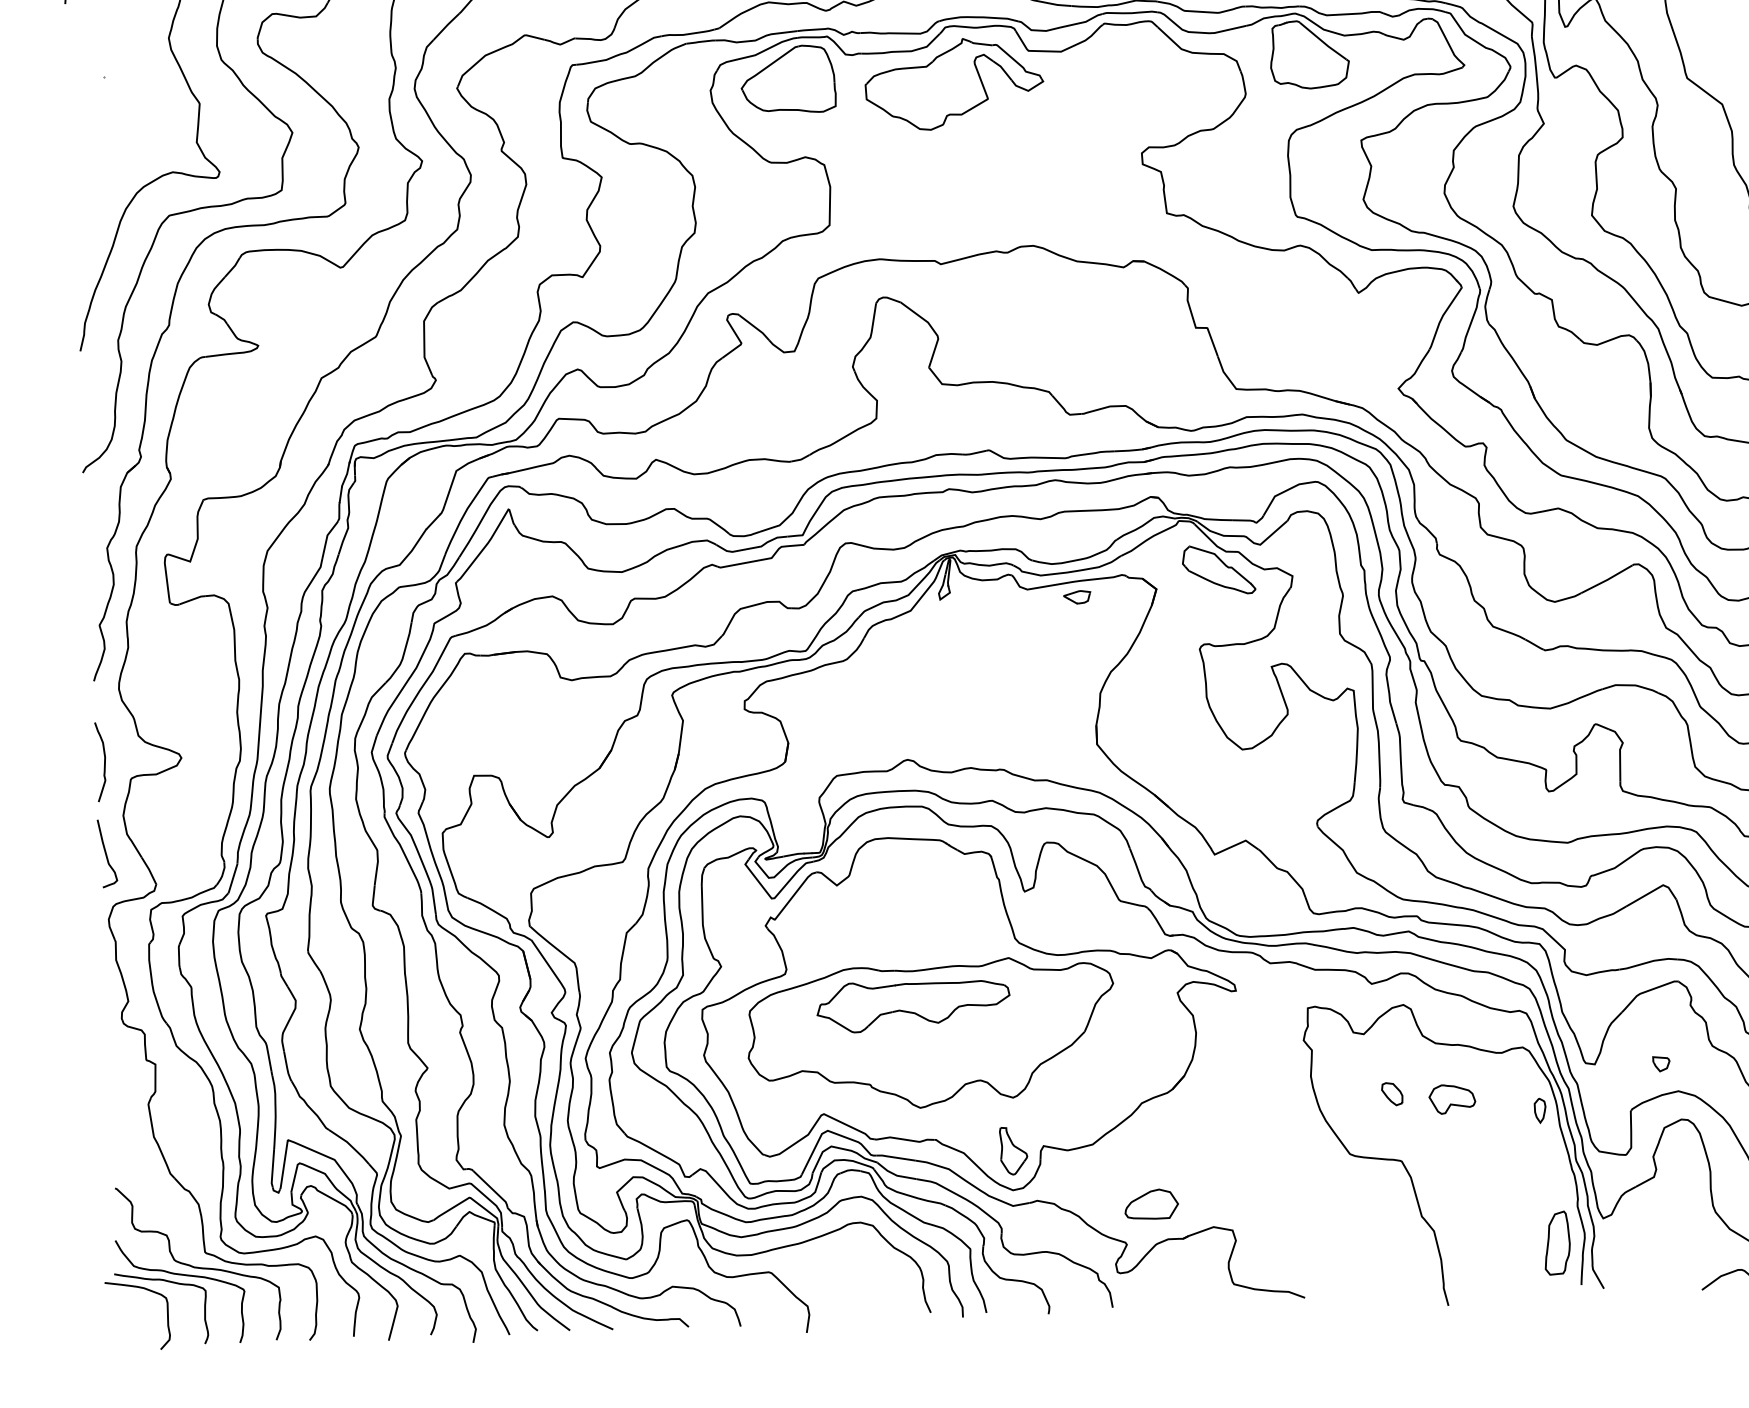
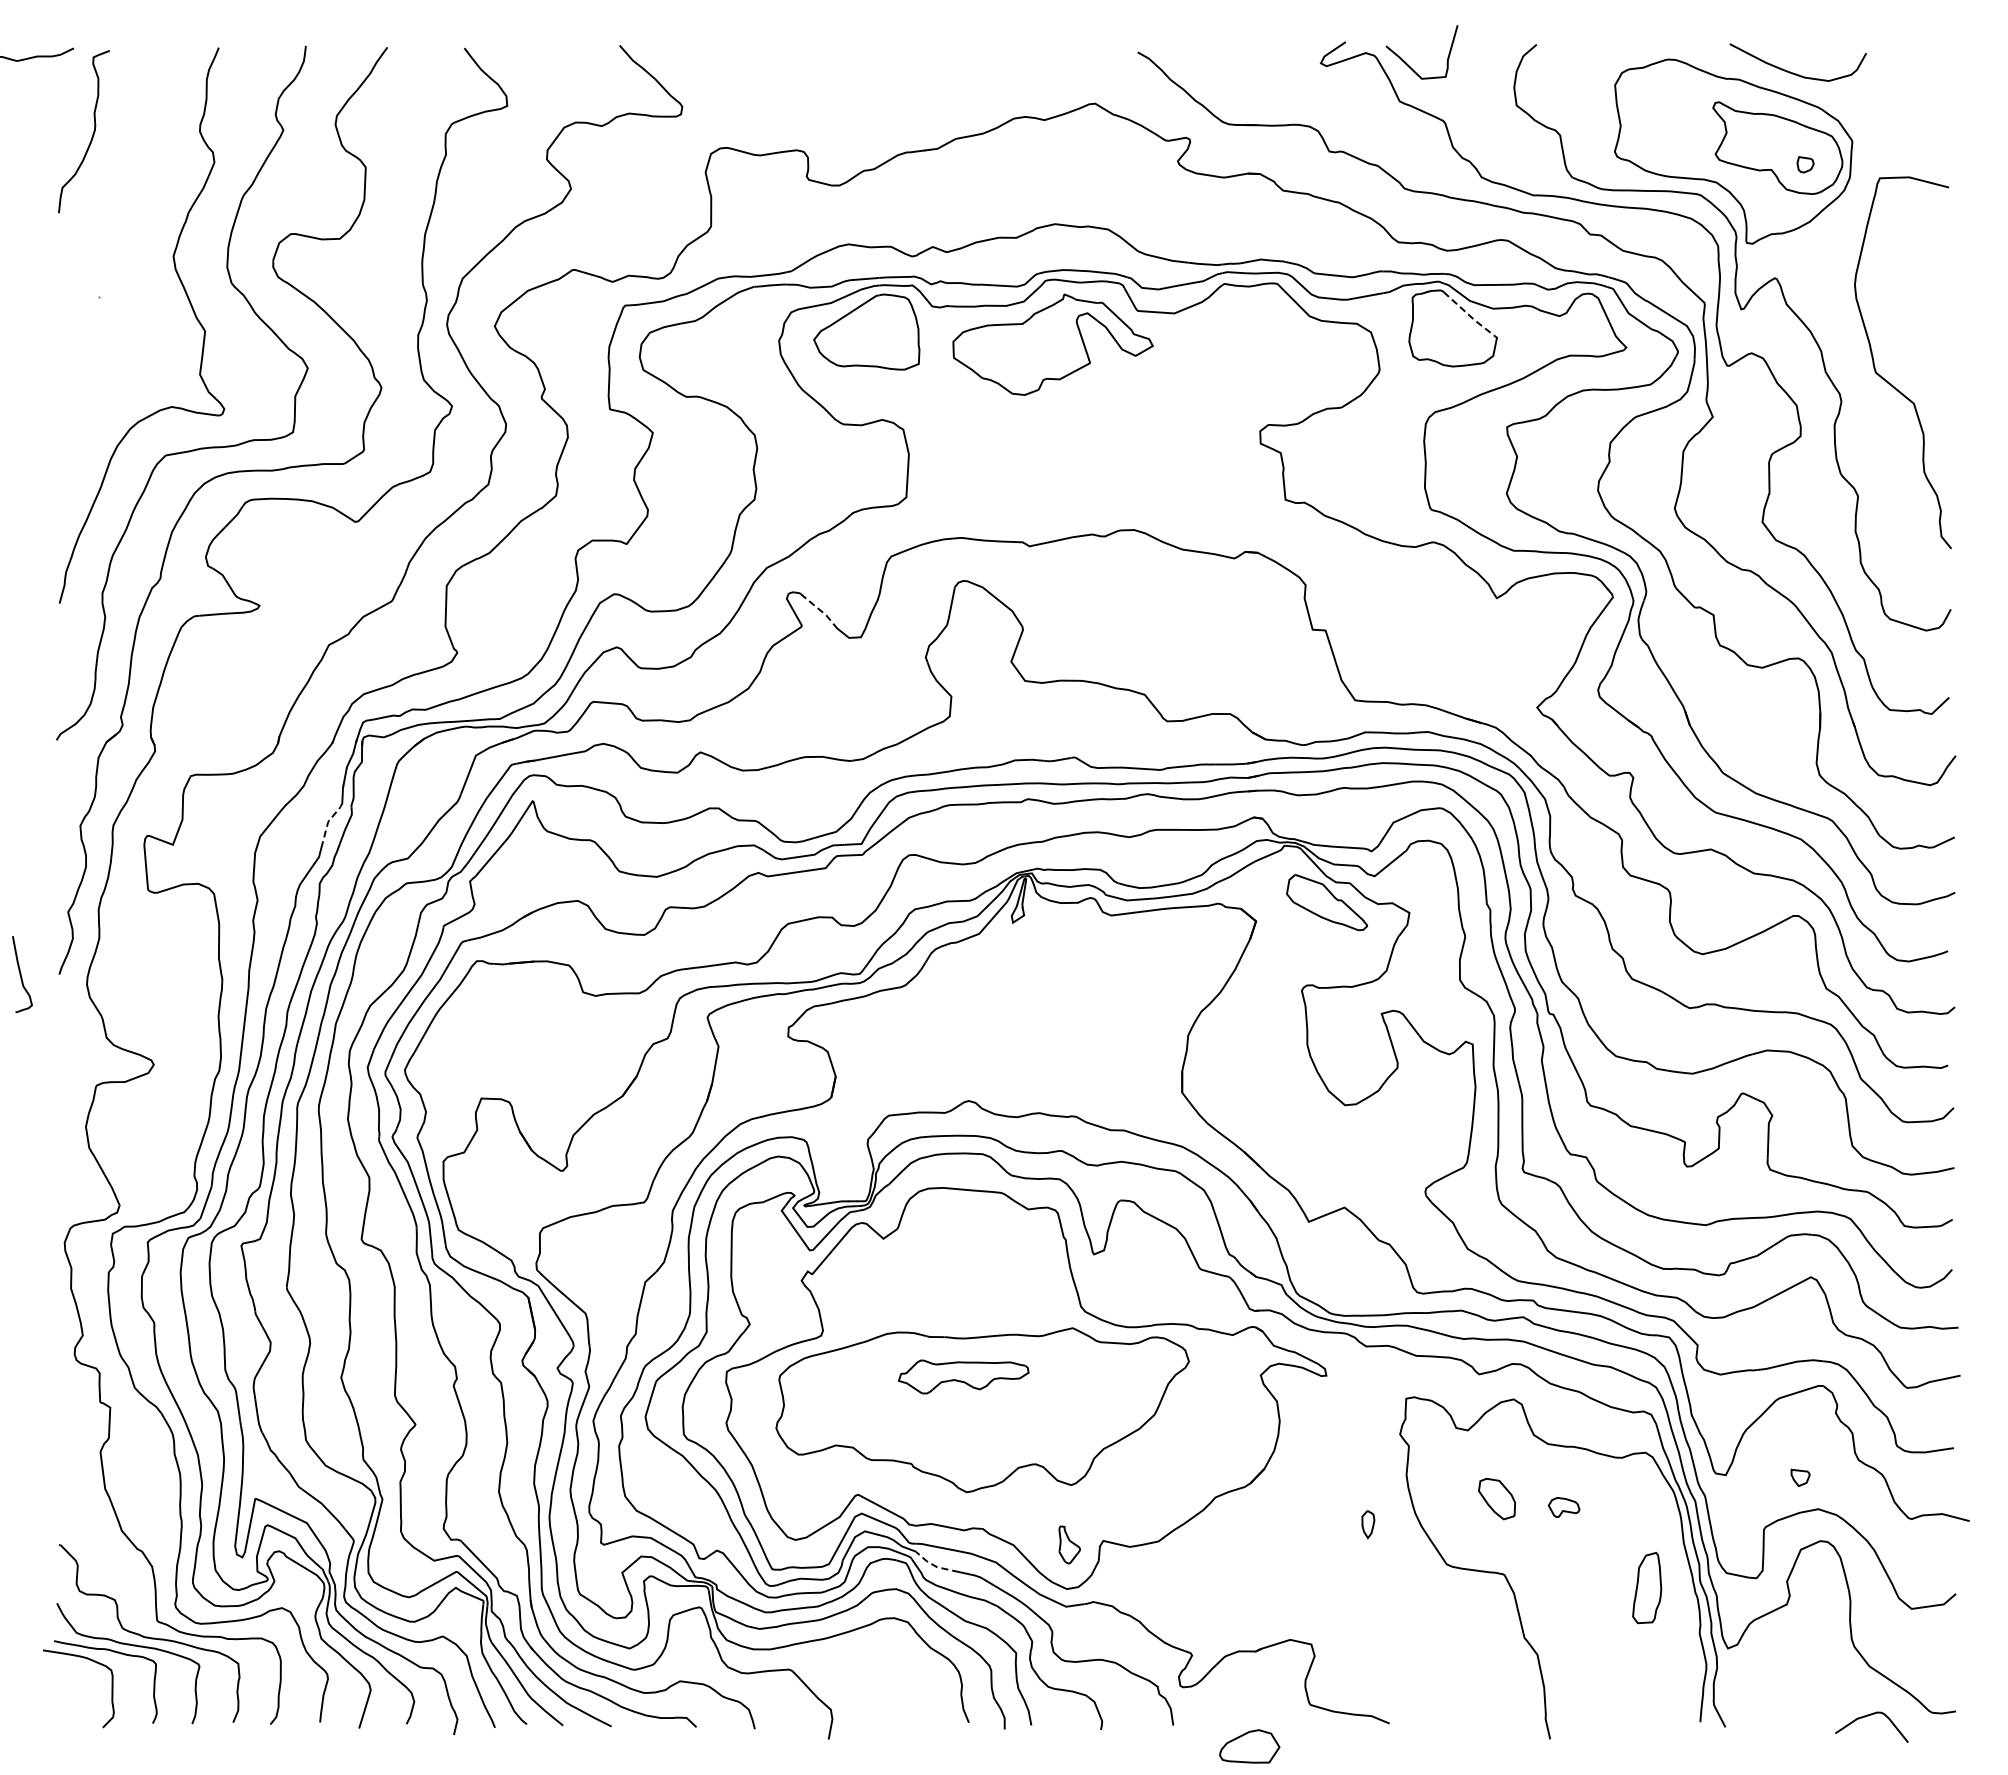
line: (1322, 41) -> (1468, 314), solid -> dashed
line: (755, 328) -> (818, 609), solid -> dashed
line: (326, 536) -> (327, 823), solid -> dashed
part: (1076, 597) -> (1166, 926), removed
curve: (103, 762) -> (66, 1066), removed
curve: (106, 853) -> (21, 974), moved
part: (913, 1005) -> (963, 1376), size x0.6
part: (1391, 1093) -> (1496, 1498), size x1.6
part: (1451, 1099) -> (1563, 1507), size x0.6
part: (1540, 1110) -> (1368, 1524), moved
part: (1013, 1150) -> (1069, 1544), size x0.7
line: (895, 1175) -> (935, 1566), solid -> dashed
part: (1151, 1204) -> (1249, 1746), moved
part: (1557, 1243) -> (1647, 1588), moved

